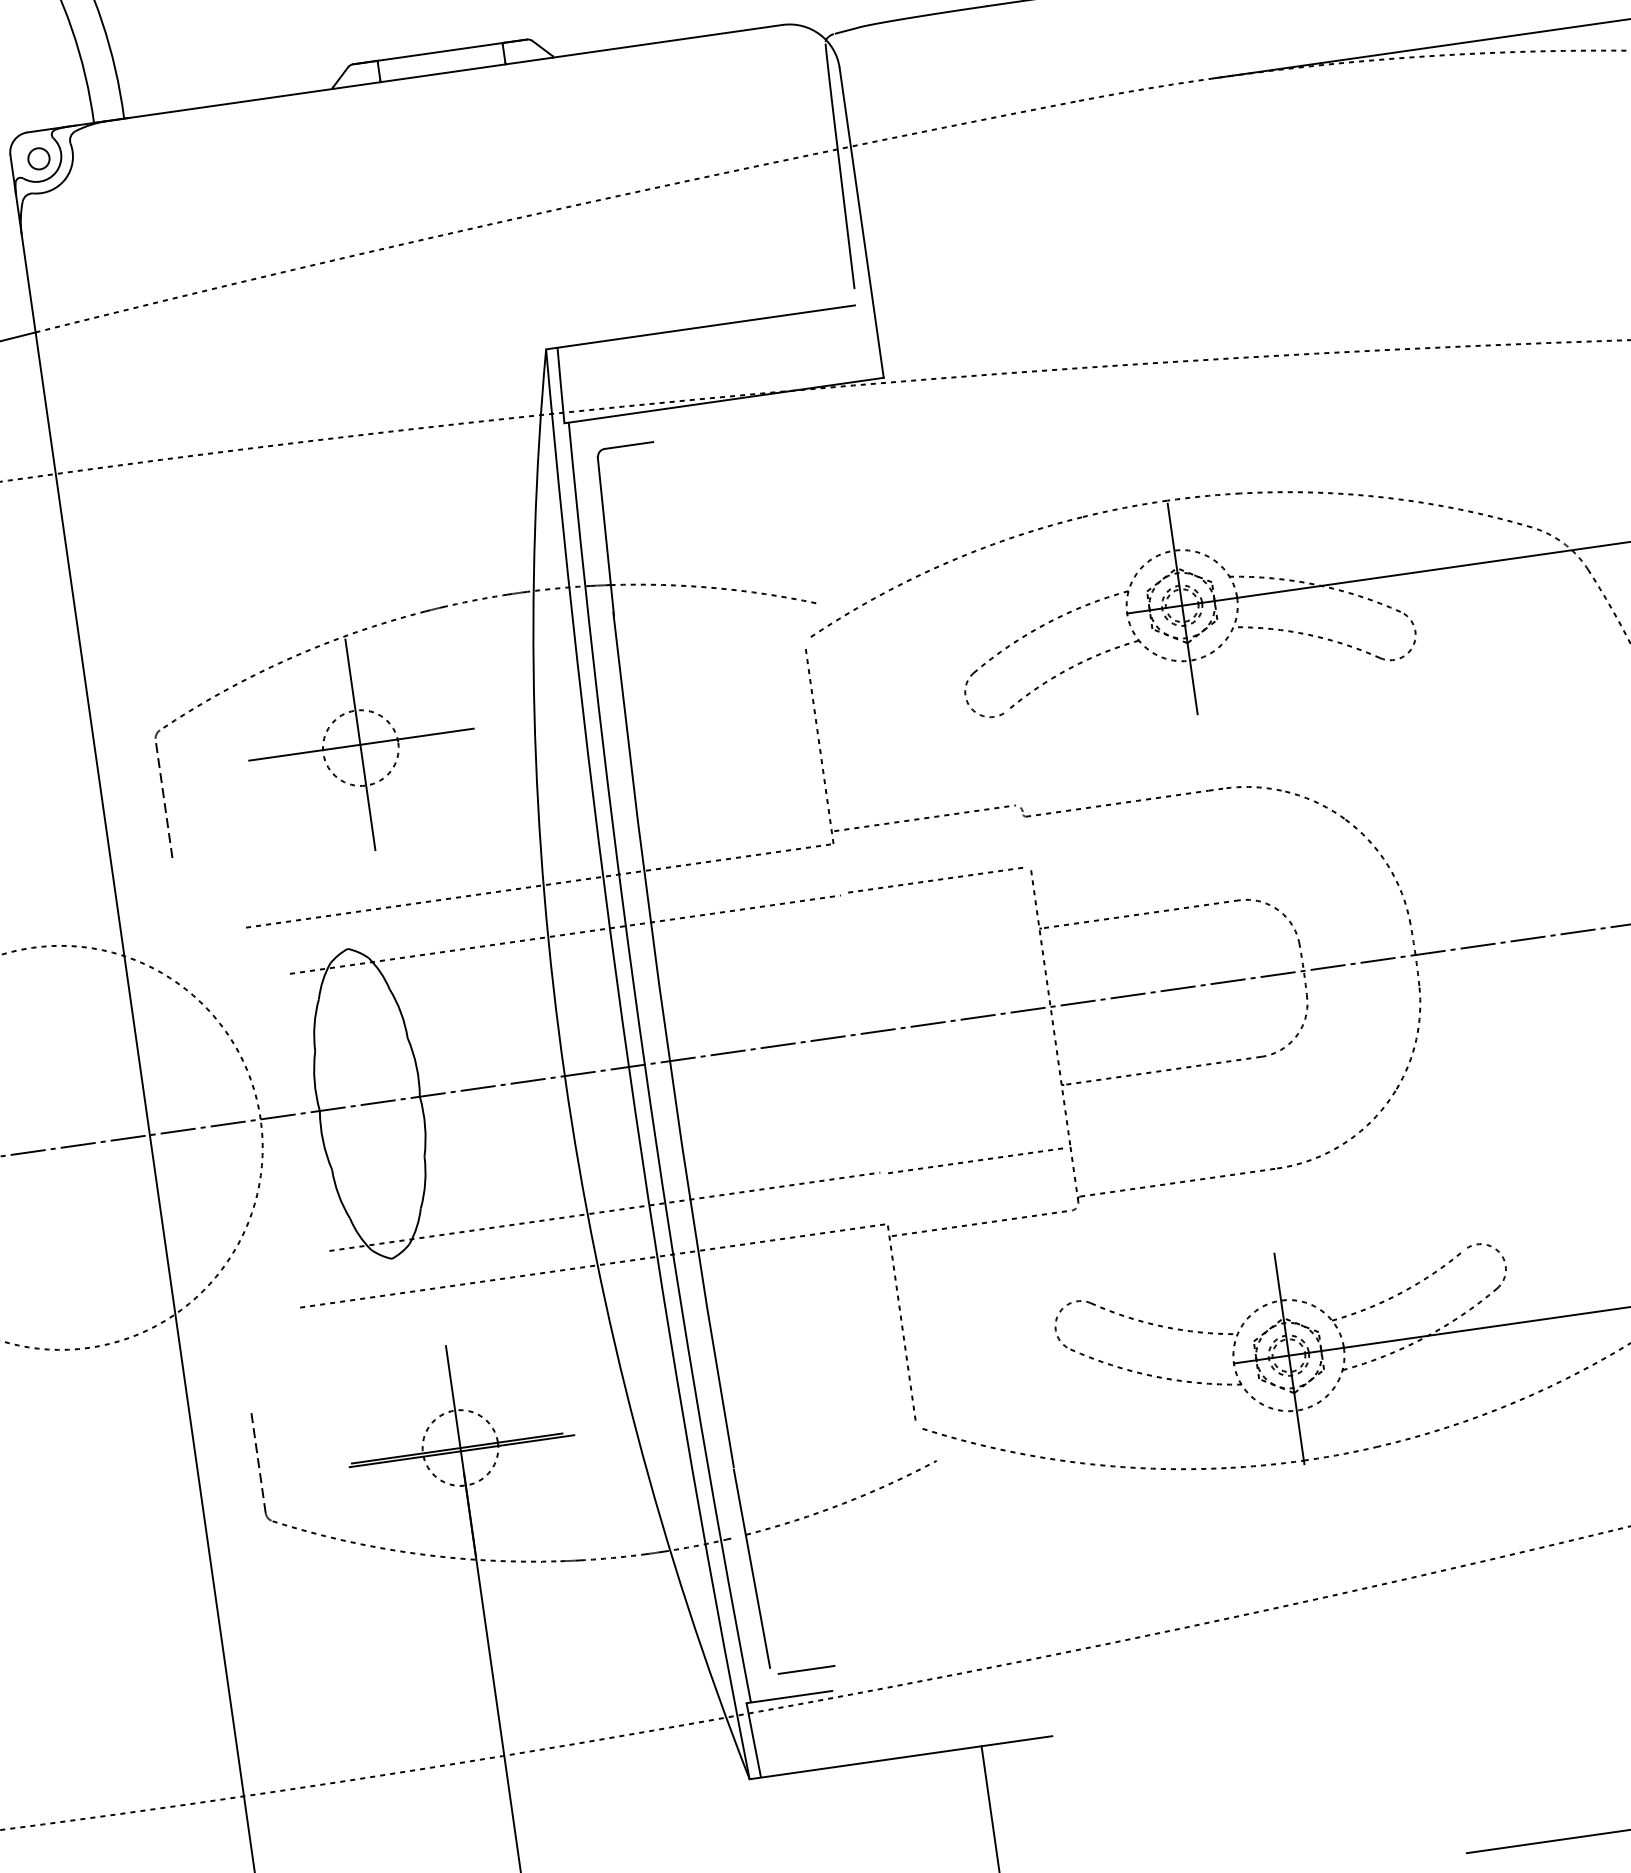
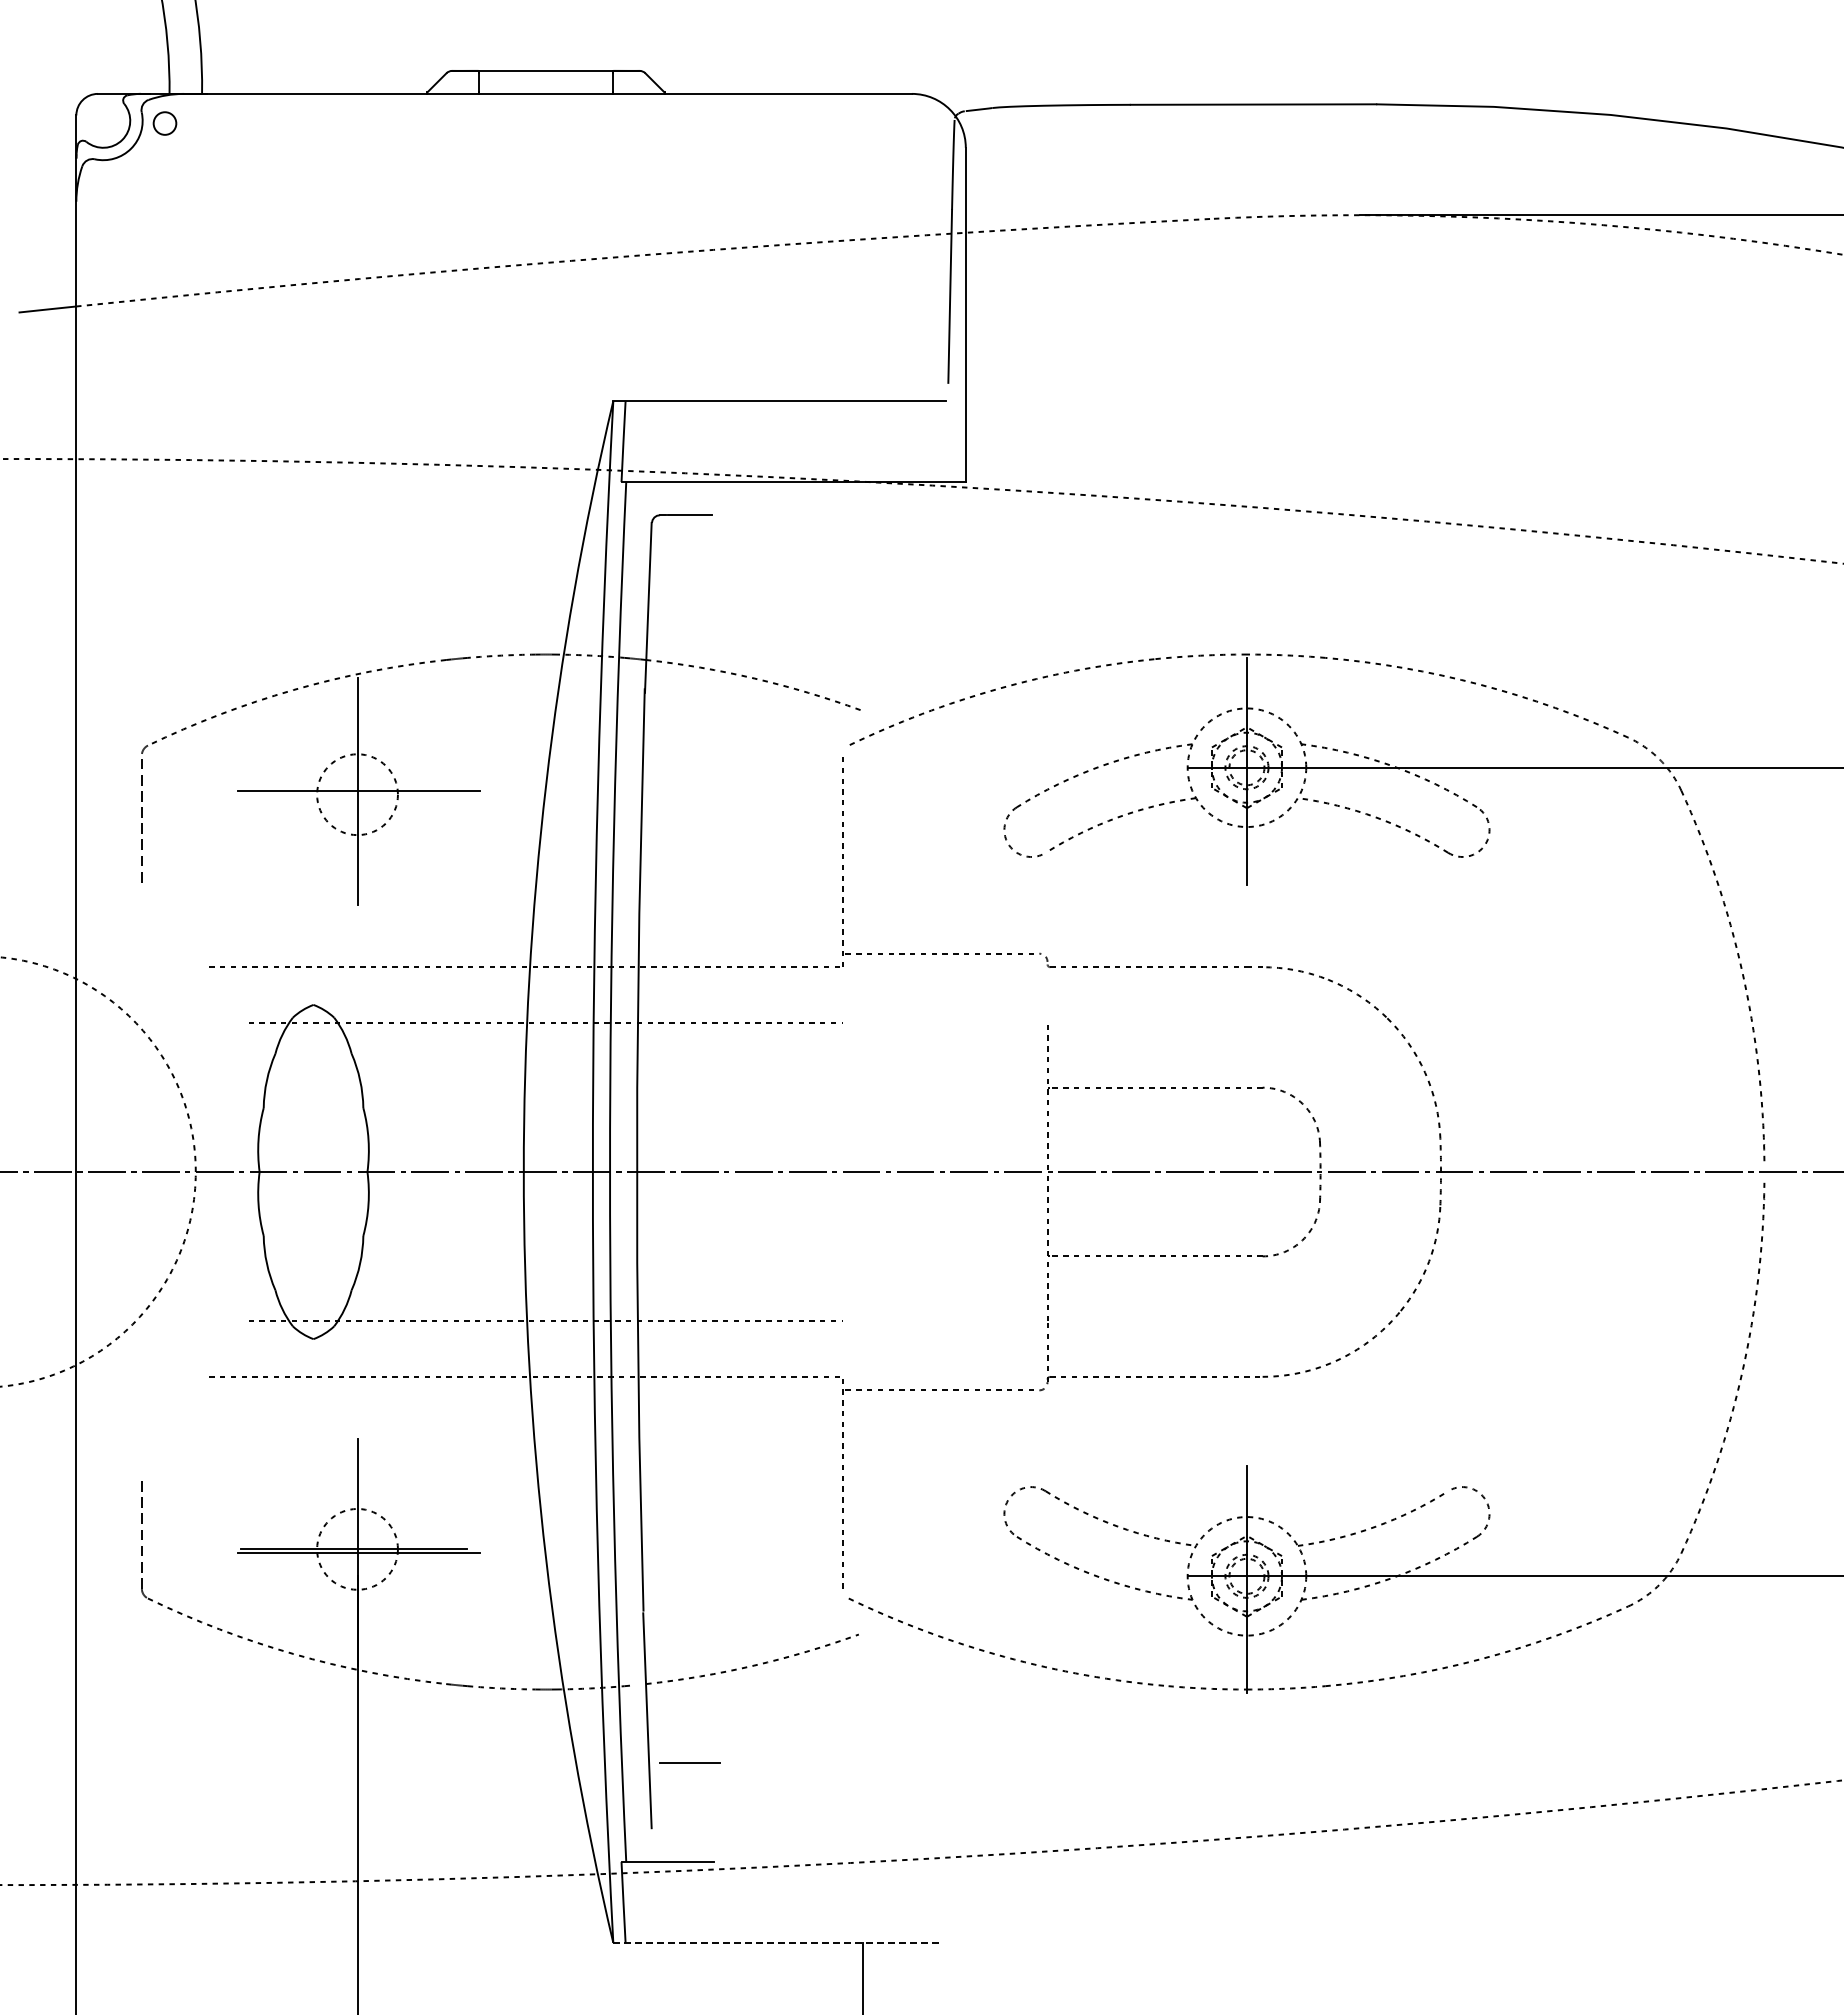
circle: (38, 158) -> (164, 123), moved
line: (932, 880) -> (941, 1020), removed
line: (972, 1160) -> (941, 1322), removed
line: (806, 1669) -> (689, 1762), moved
line: (900, 1757) -> (776, 1942), solid -> dashed

